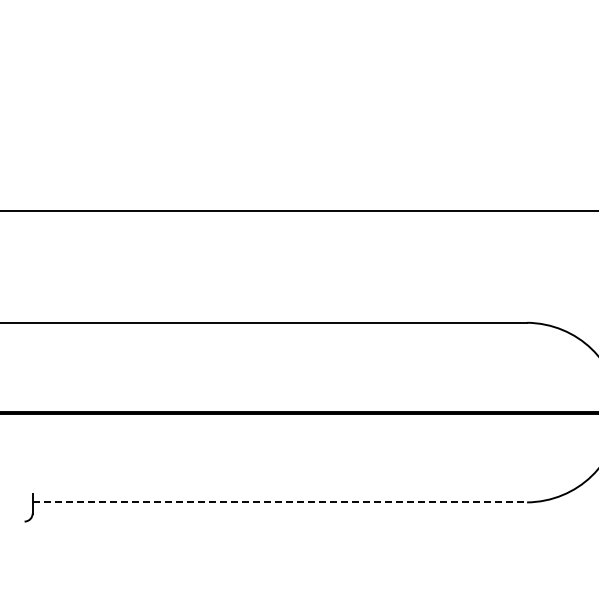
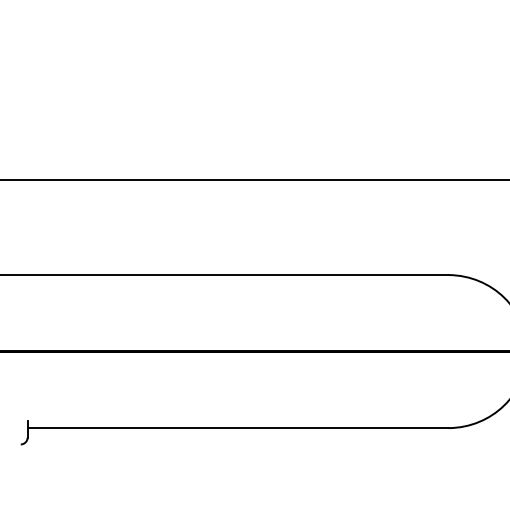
line: (280, 502) -> (238, 428), dashed -> solid

